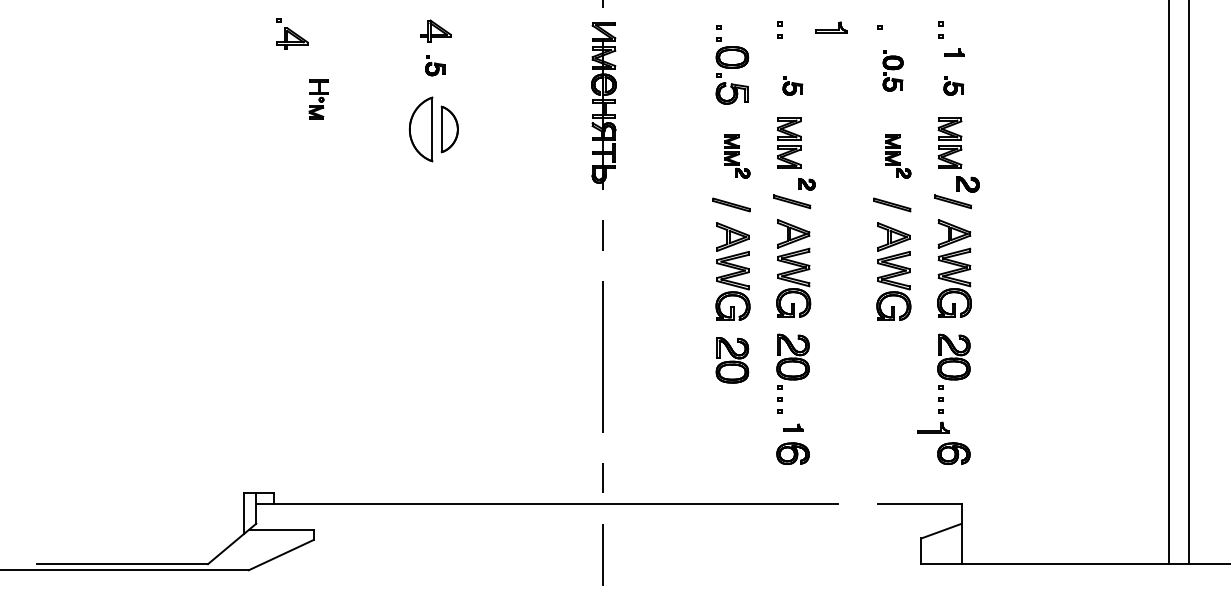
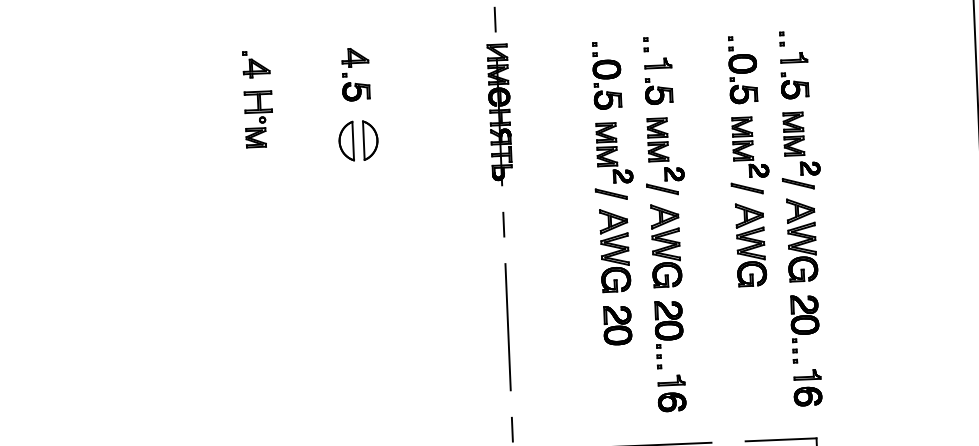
part: (831, 27) -> (658, 63), moved
part: (292, 33) -> (256, 63), moved
part: (954, 52) -> (794, 57), size x1.67
part: (435, 65) -> (356, 86), size x1.67
part: (892, 70) -> (742, 74), size x1.67
part: (792, 85) -> (658, 91), size x1.67
part: (953, 85) -> (794, 85), size x1.67
part: (318, 99) -> (258, 119), size x1.67
part: (421, 129) -> (346, 141), size x0.71
part: (737, 156) -> (614, 153), size x1.67
part: (898, 156) -> (750, 147), size x1.67
part: (806, 184) -> (673, 174), size x1.43
part: (793, 427) -> (671, 380), size x1.67
part: (933, 427) -> (807, 374), moved

